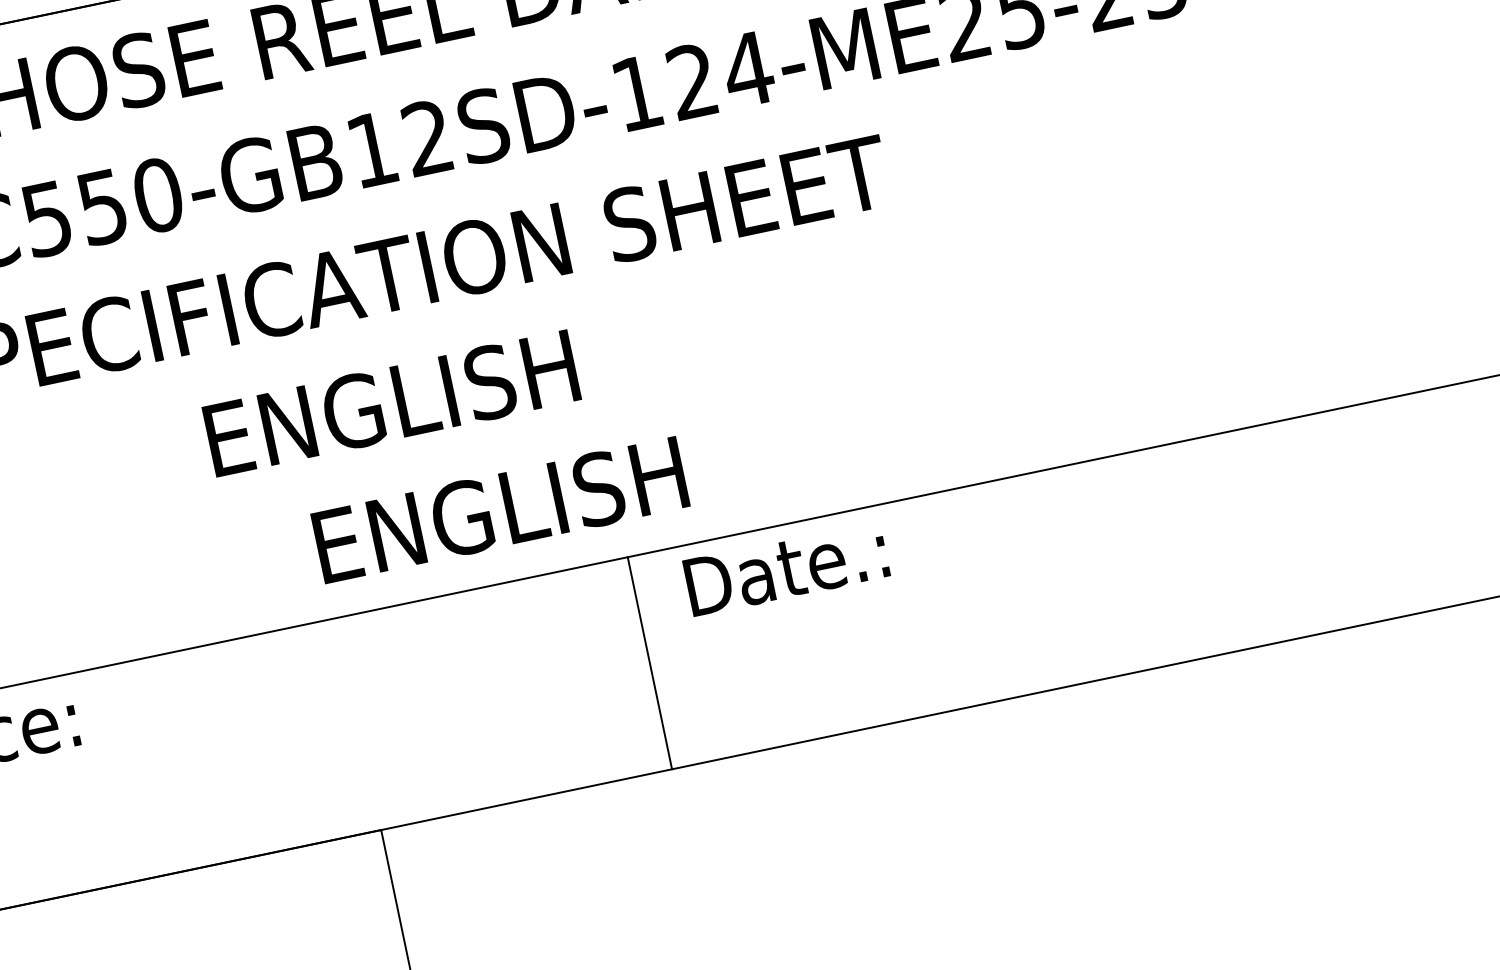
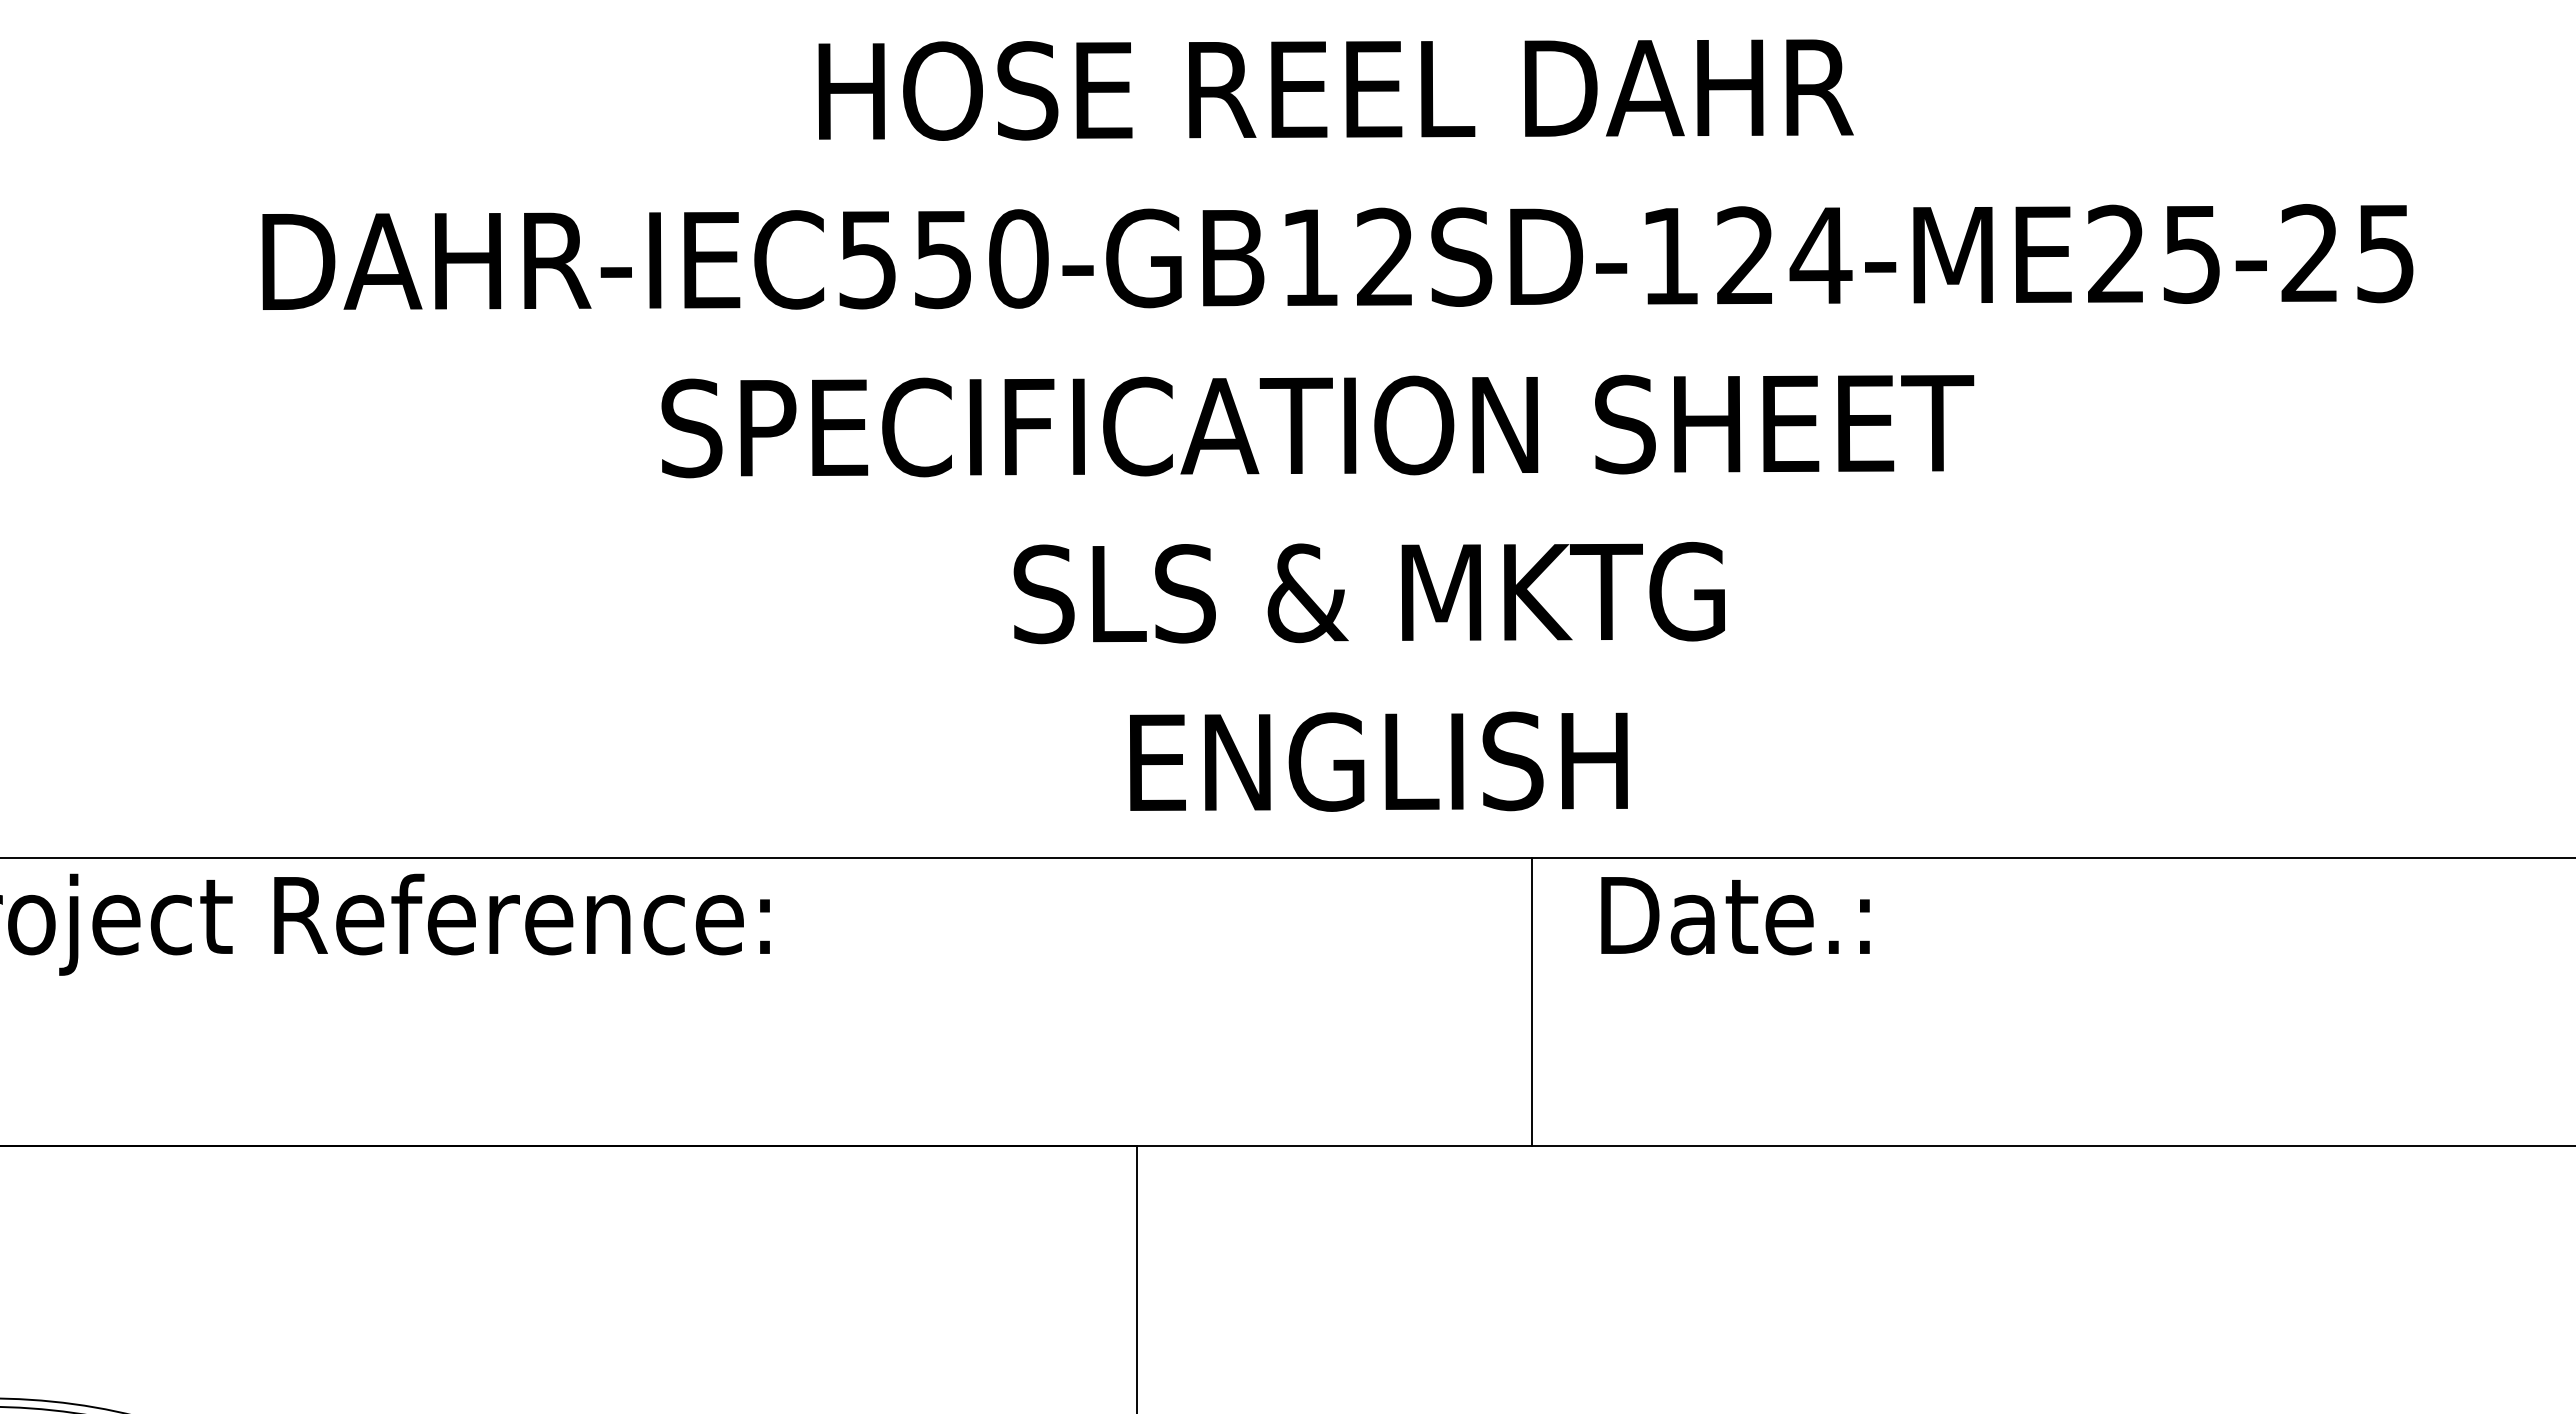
text: (466, 387) -> (1368, 592), ENGLISH -> SLS & MKTG

